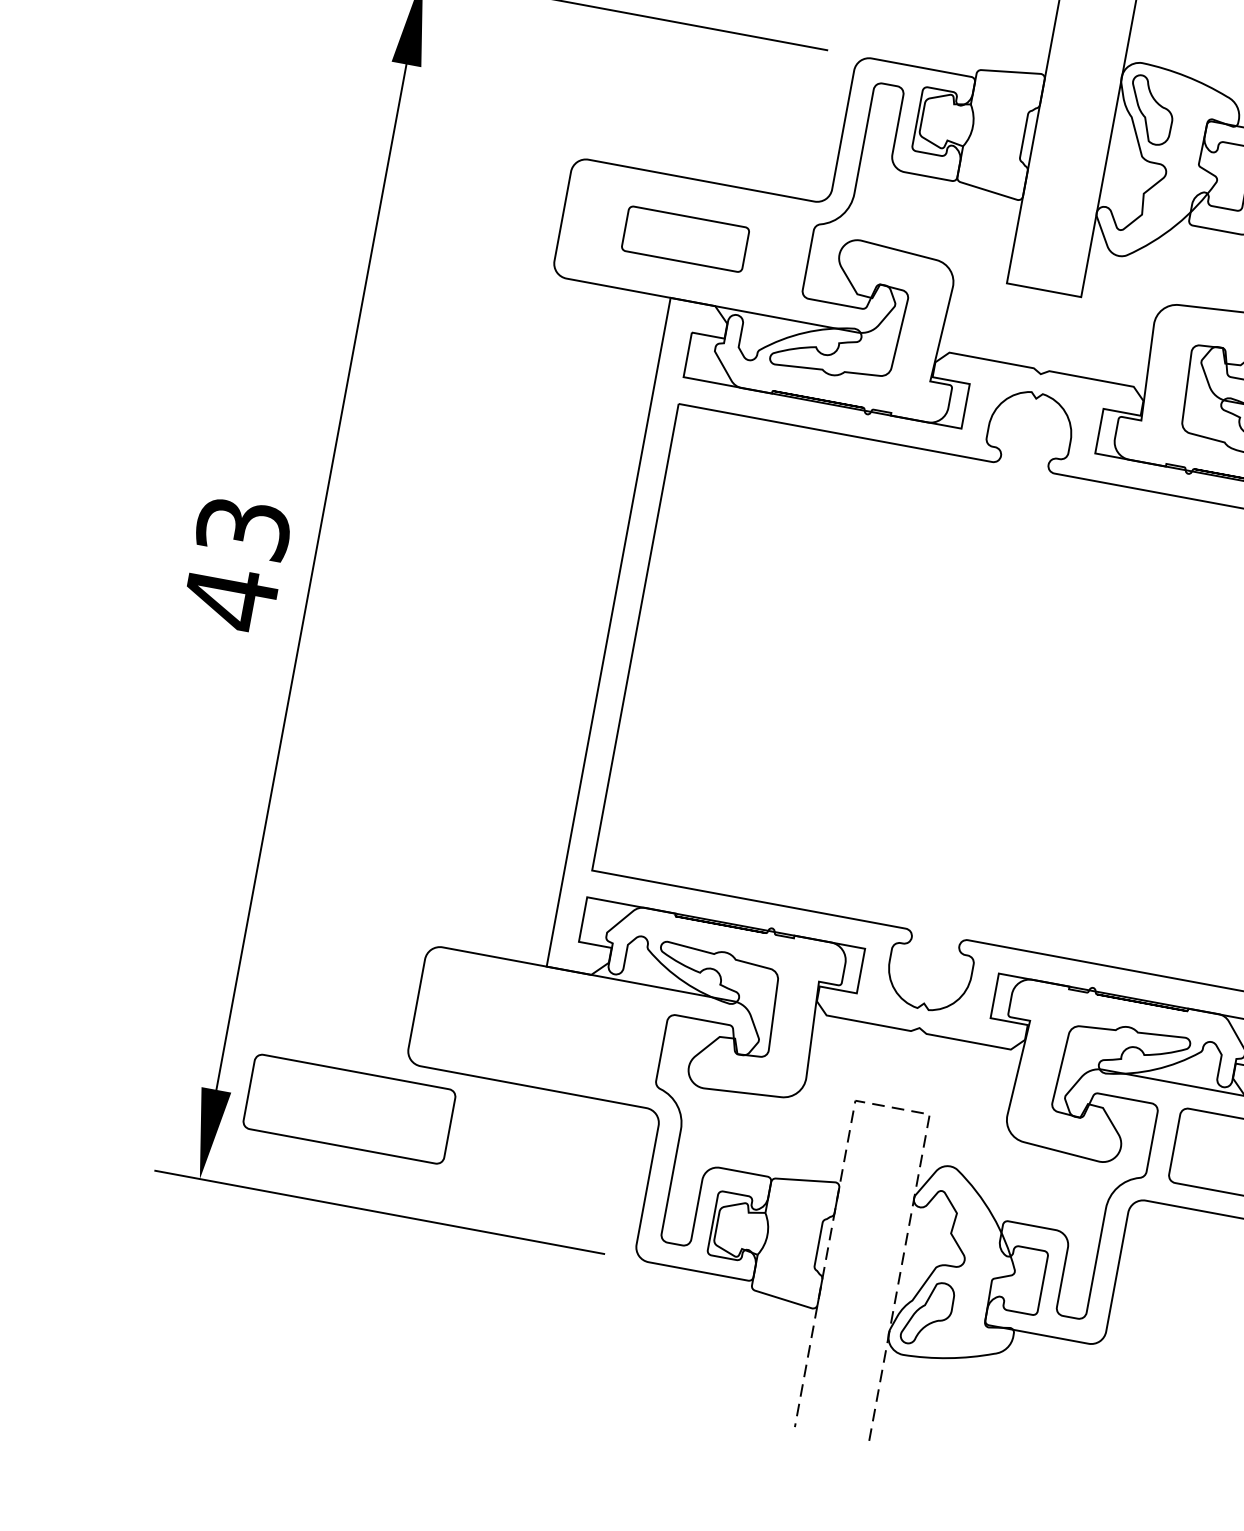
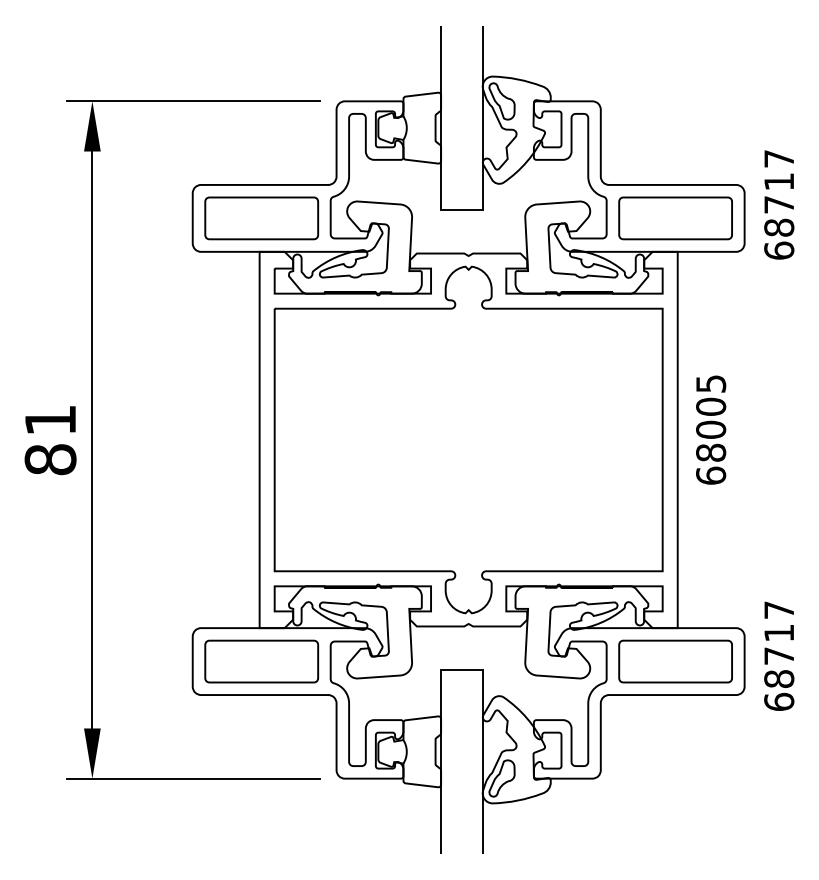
part: (684, 239) -> (261, 218), size x1.67
text: (236, 564) -> (50, 440), 43 -> 81
line: (893, 1106) -> (462, 669), dashed -> solid
part: (349, 1108) -> (261, 661), moved

